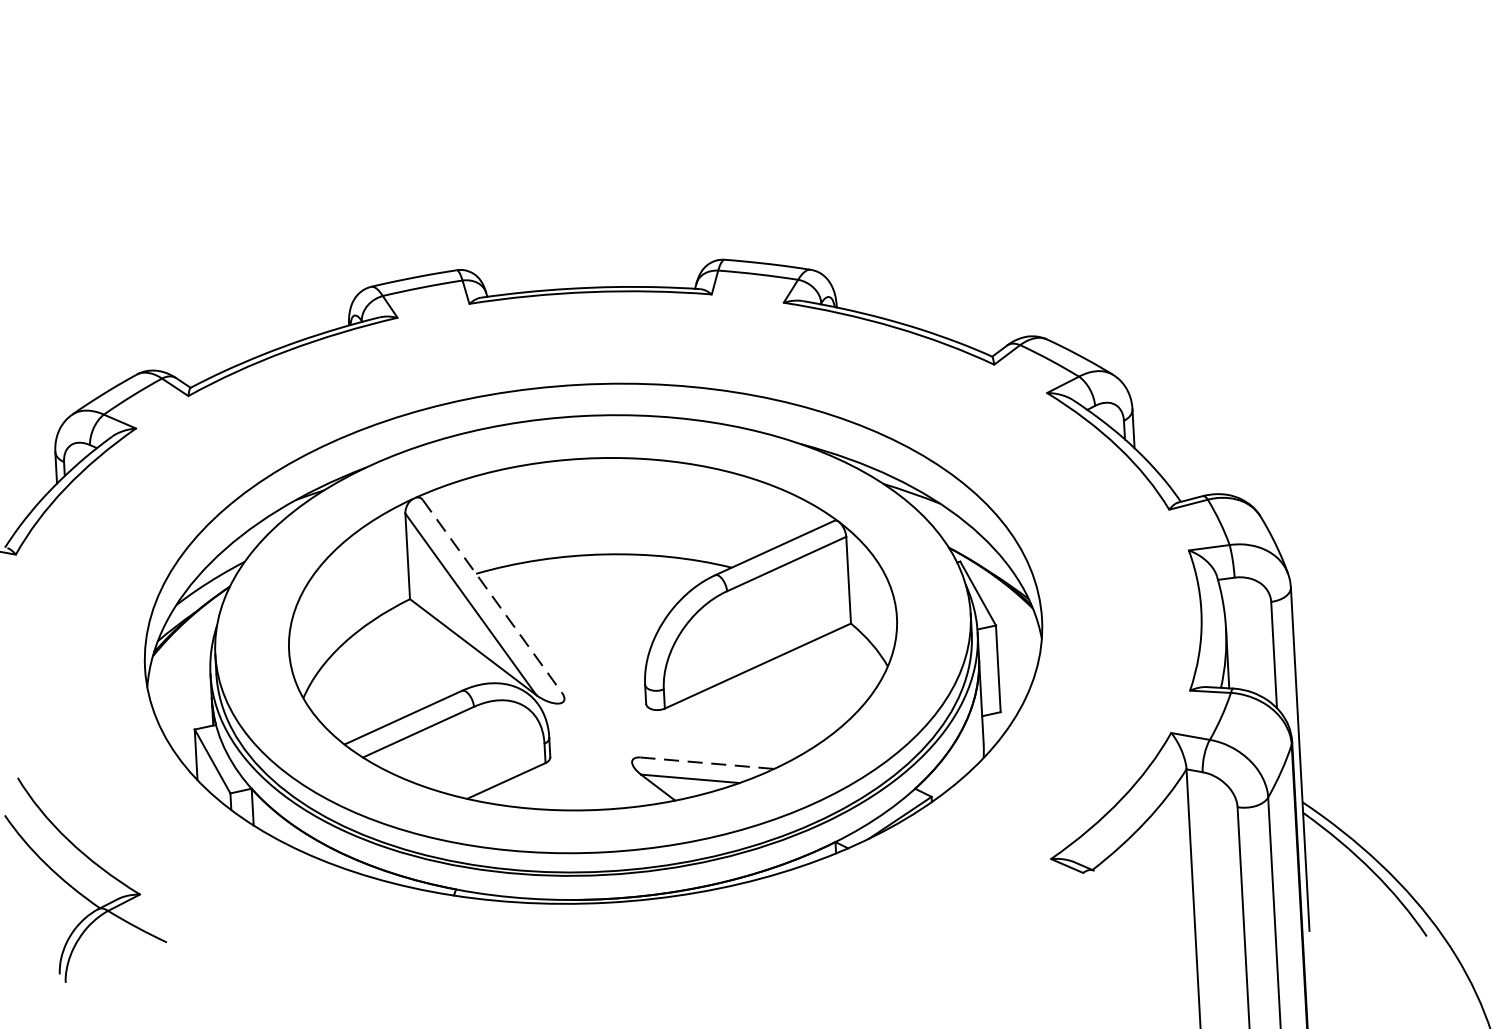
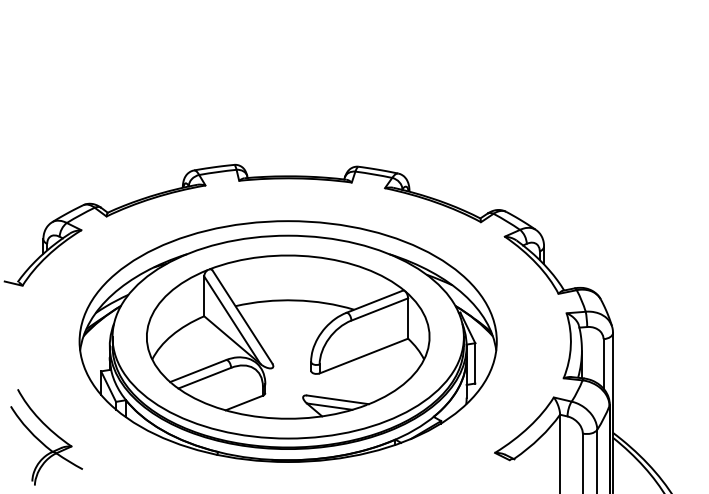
line: (492, 597) -> (242, 317), dashed -> solid
line: (708, 762) -> (338, 399), dashed -> solid

